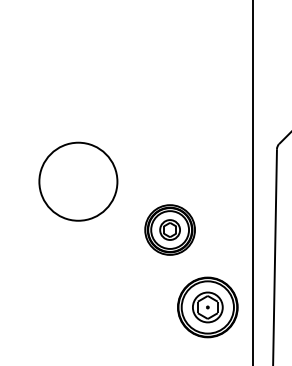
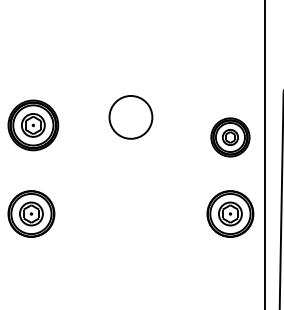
part: (77, 181) -> (130, 117), size x0.71
part: (170, 230) -> (230, 137), moved

